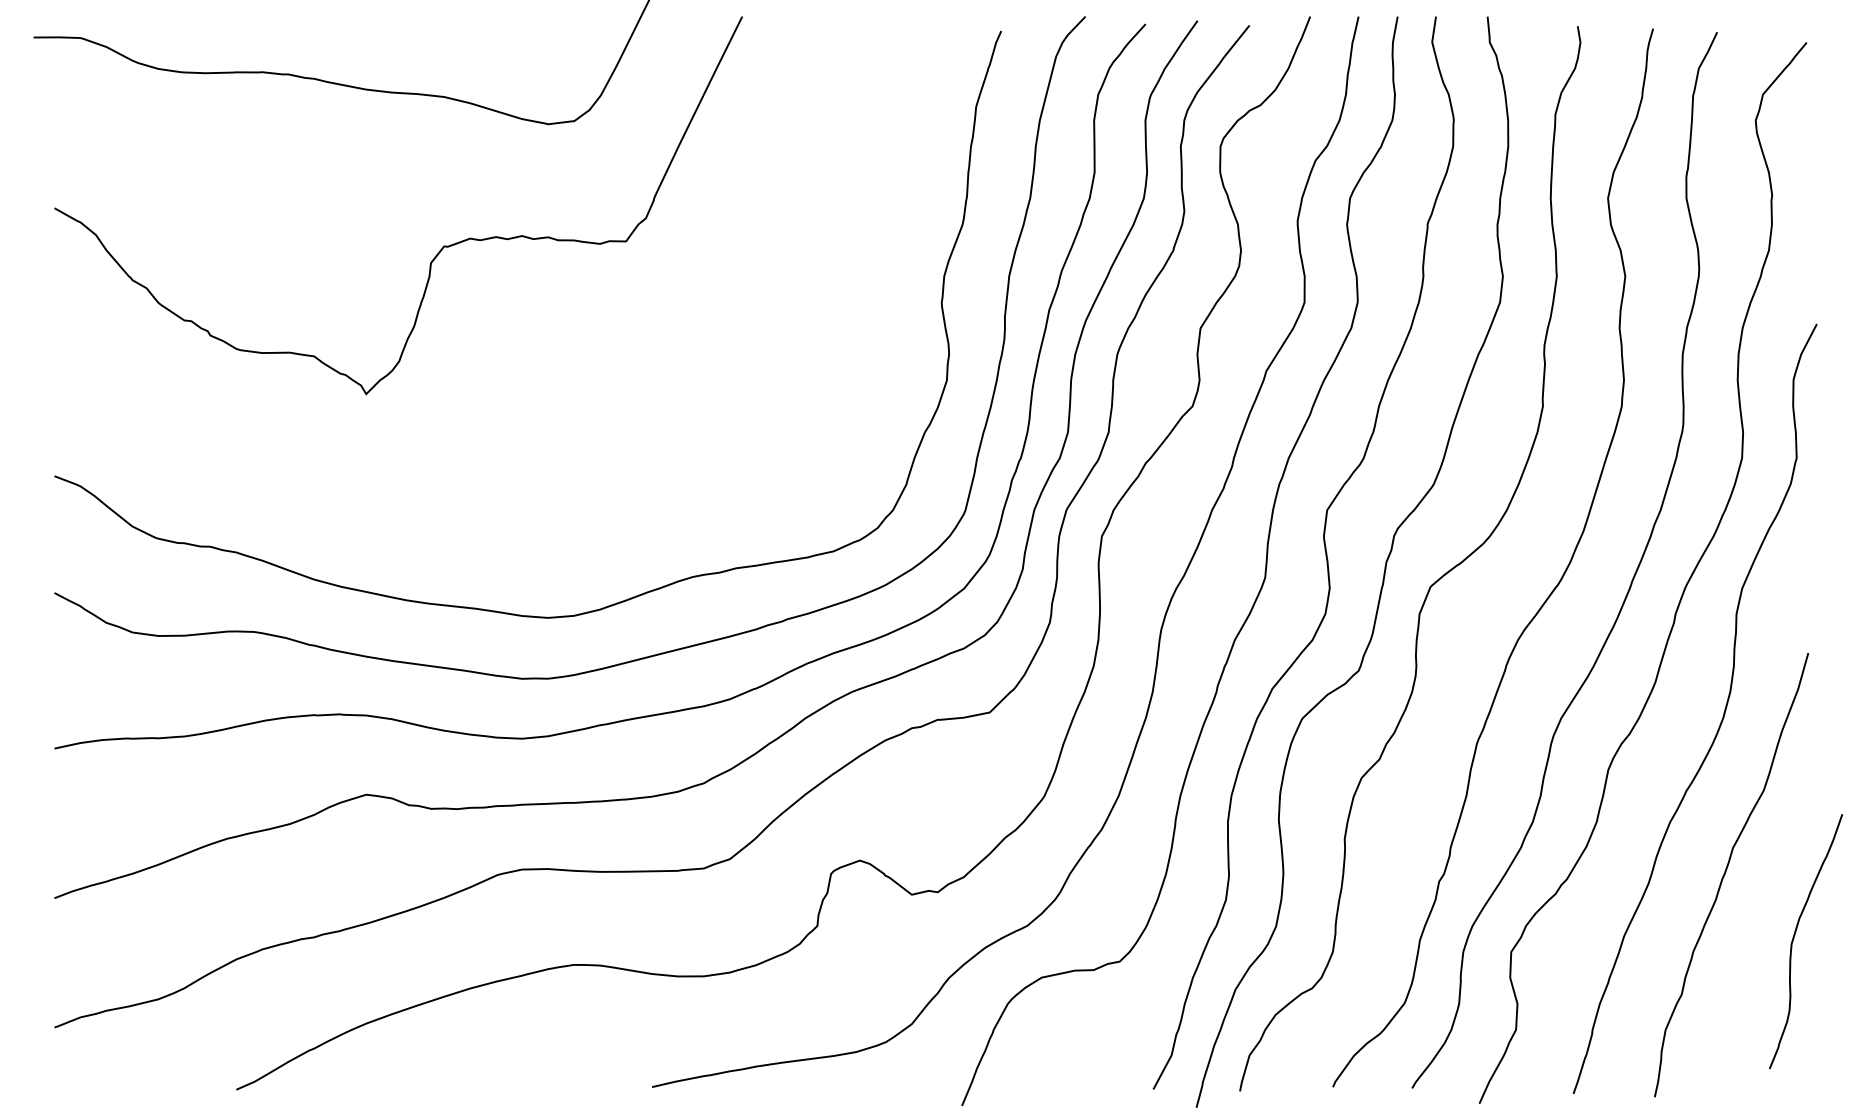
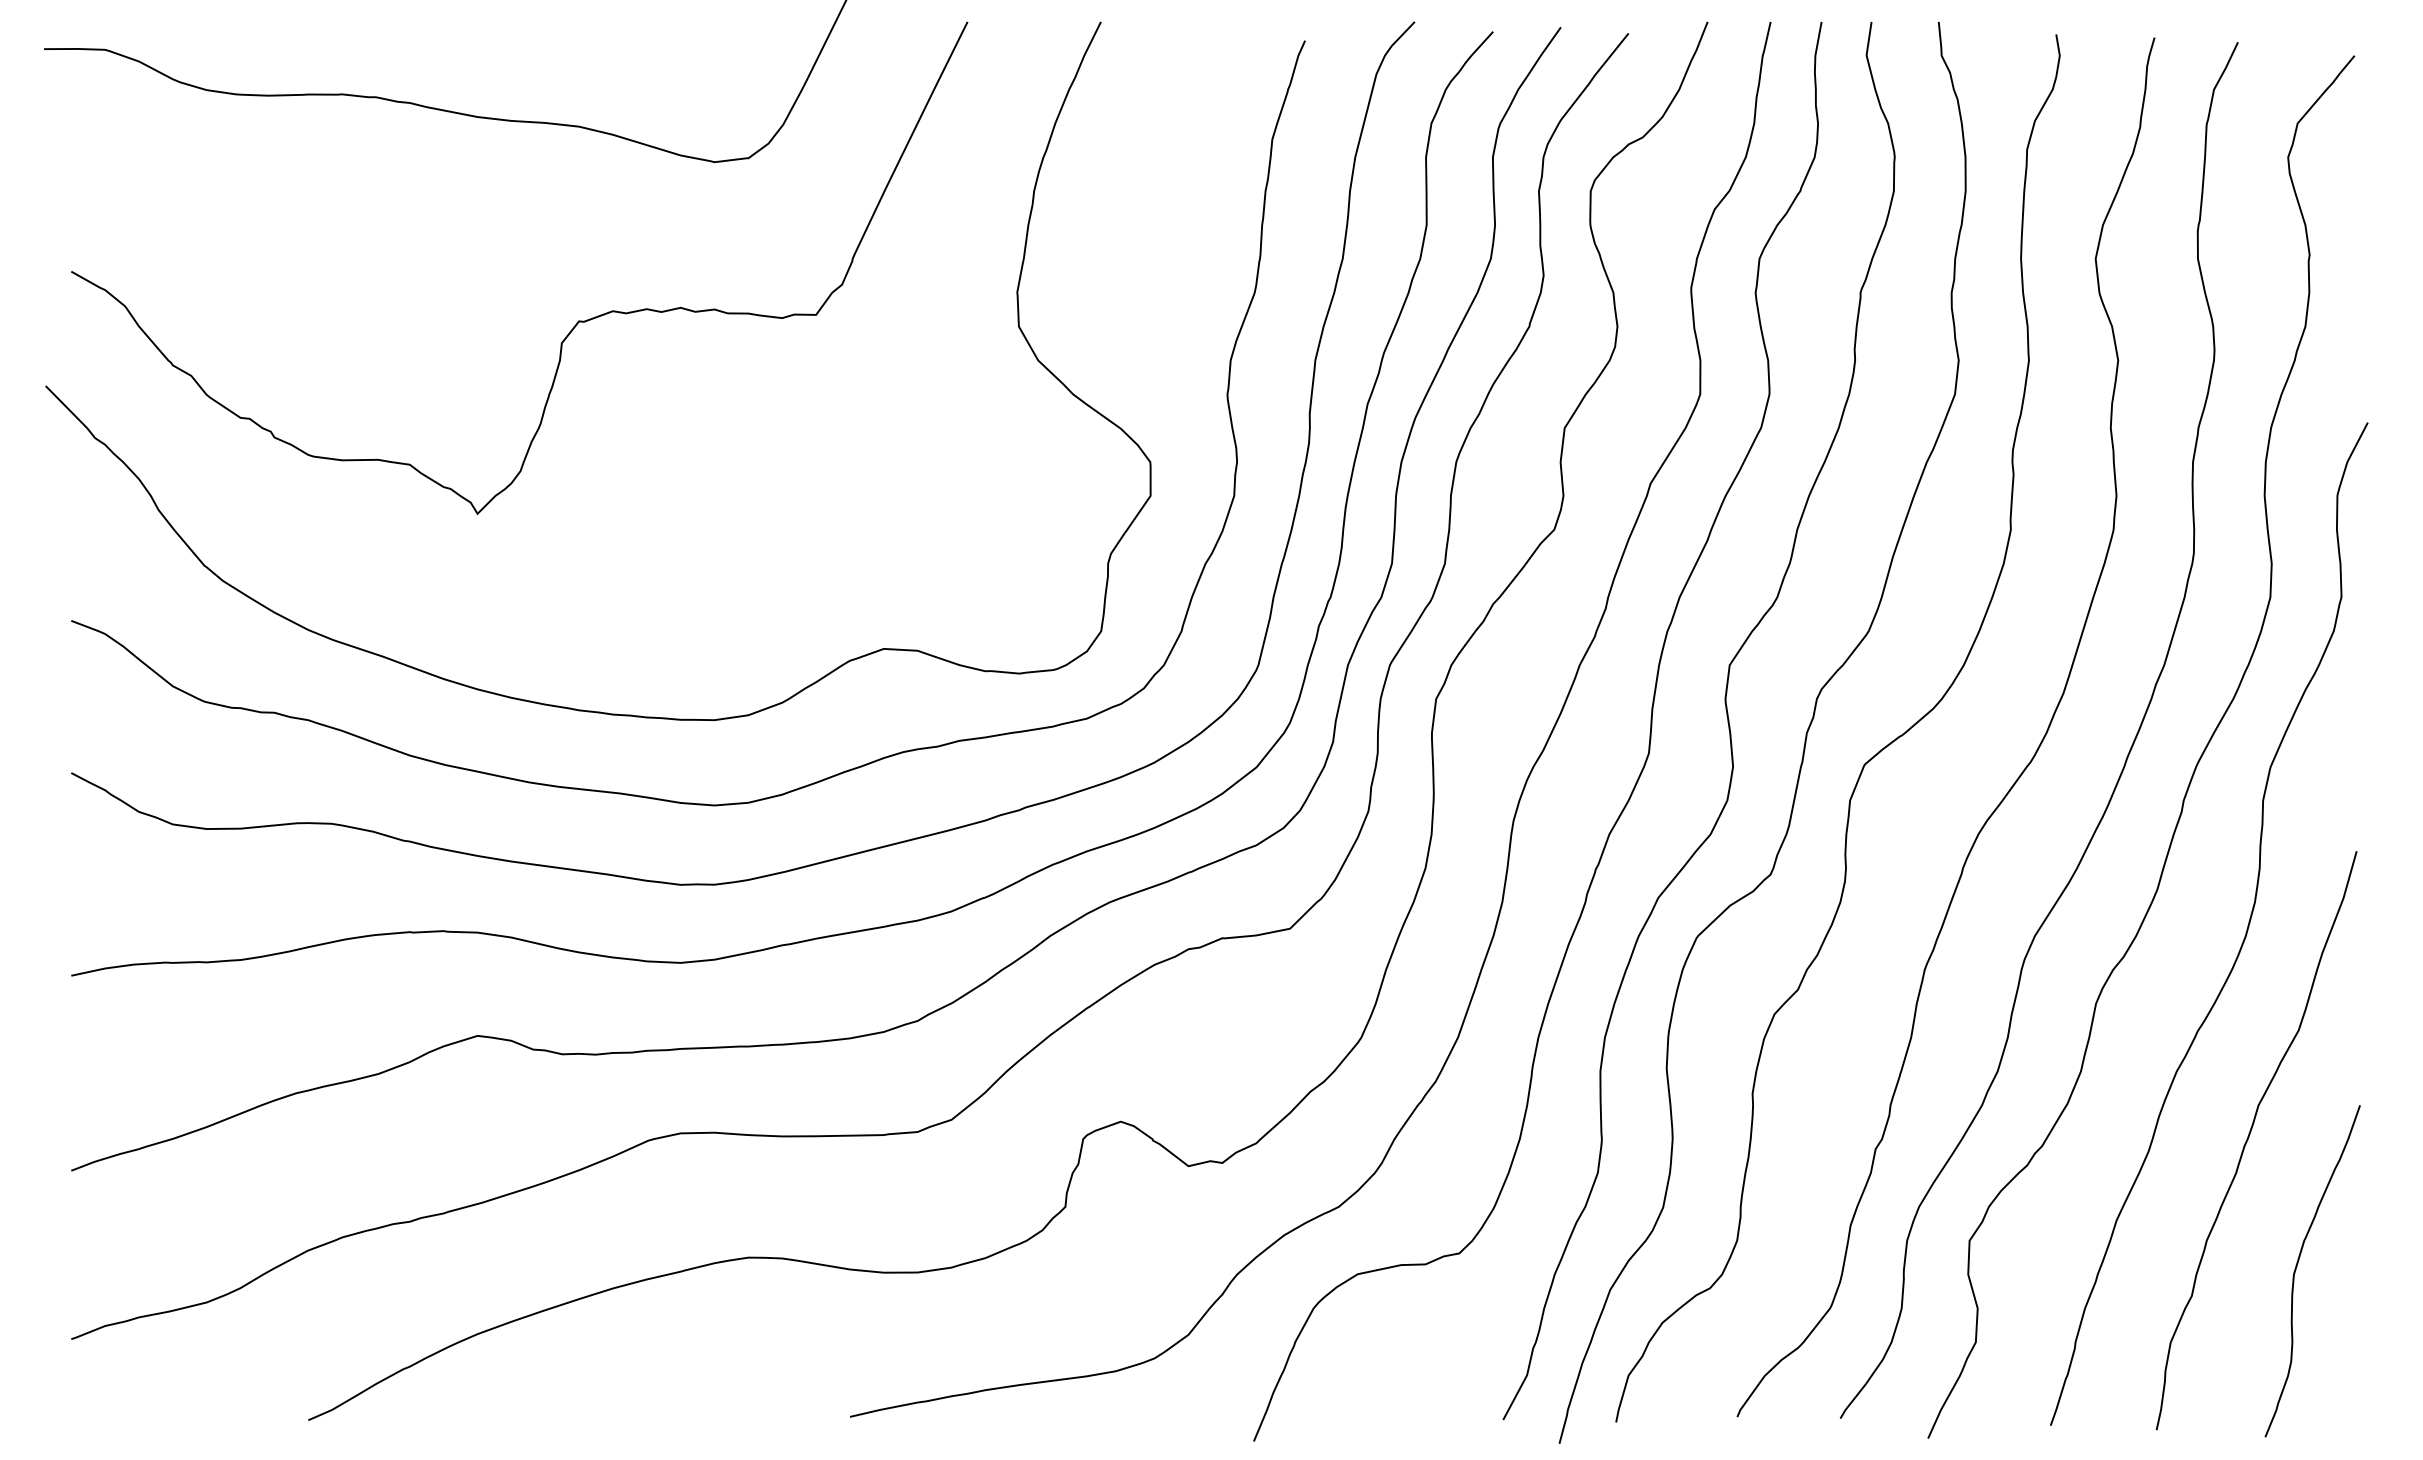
curve: (407, 537) -> (531, 700), added
curve: (1794, 937) -> (2297, 1266), moved

